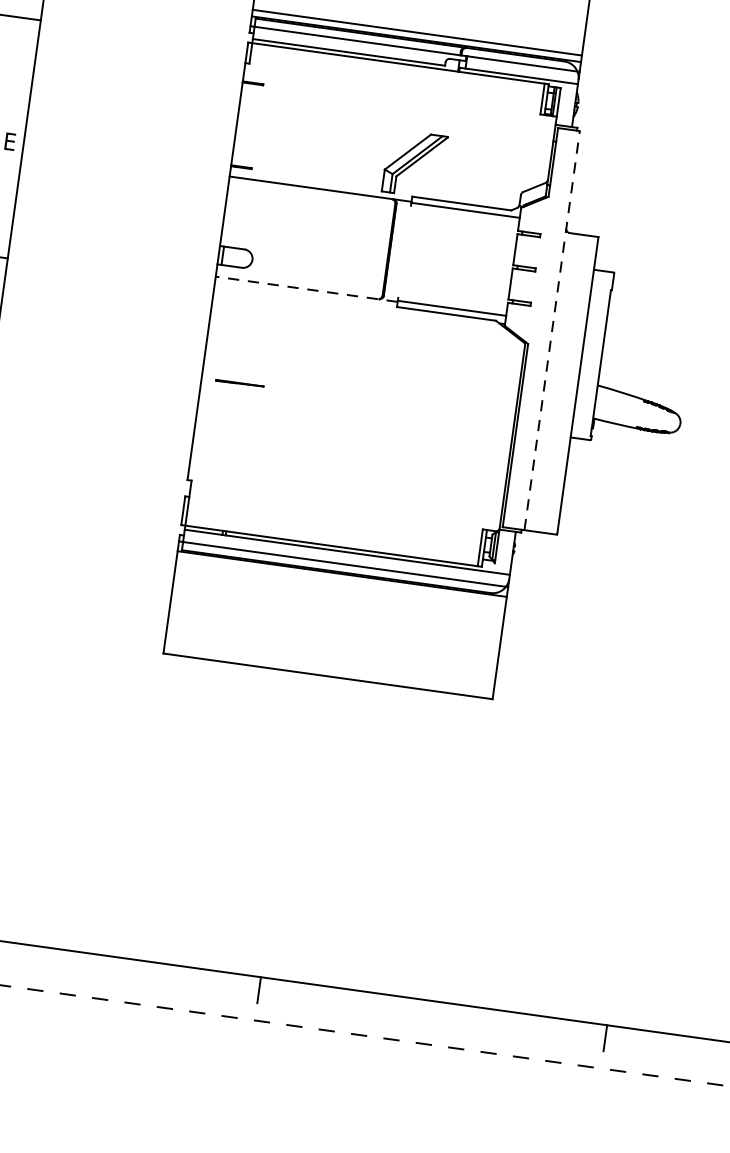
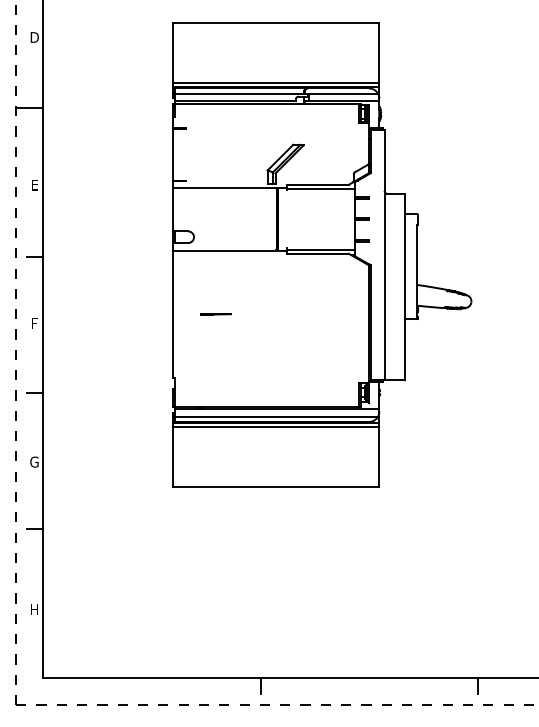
line: (306, 288) -> (229, 250), dashed -> solid
line: (552, 329) -> (384, 254), dashed -> solid
line: (239, 383) -> (215, 314), moved
line: (340, 581) -> (275, 427), added

